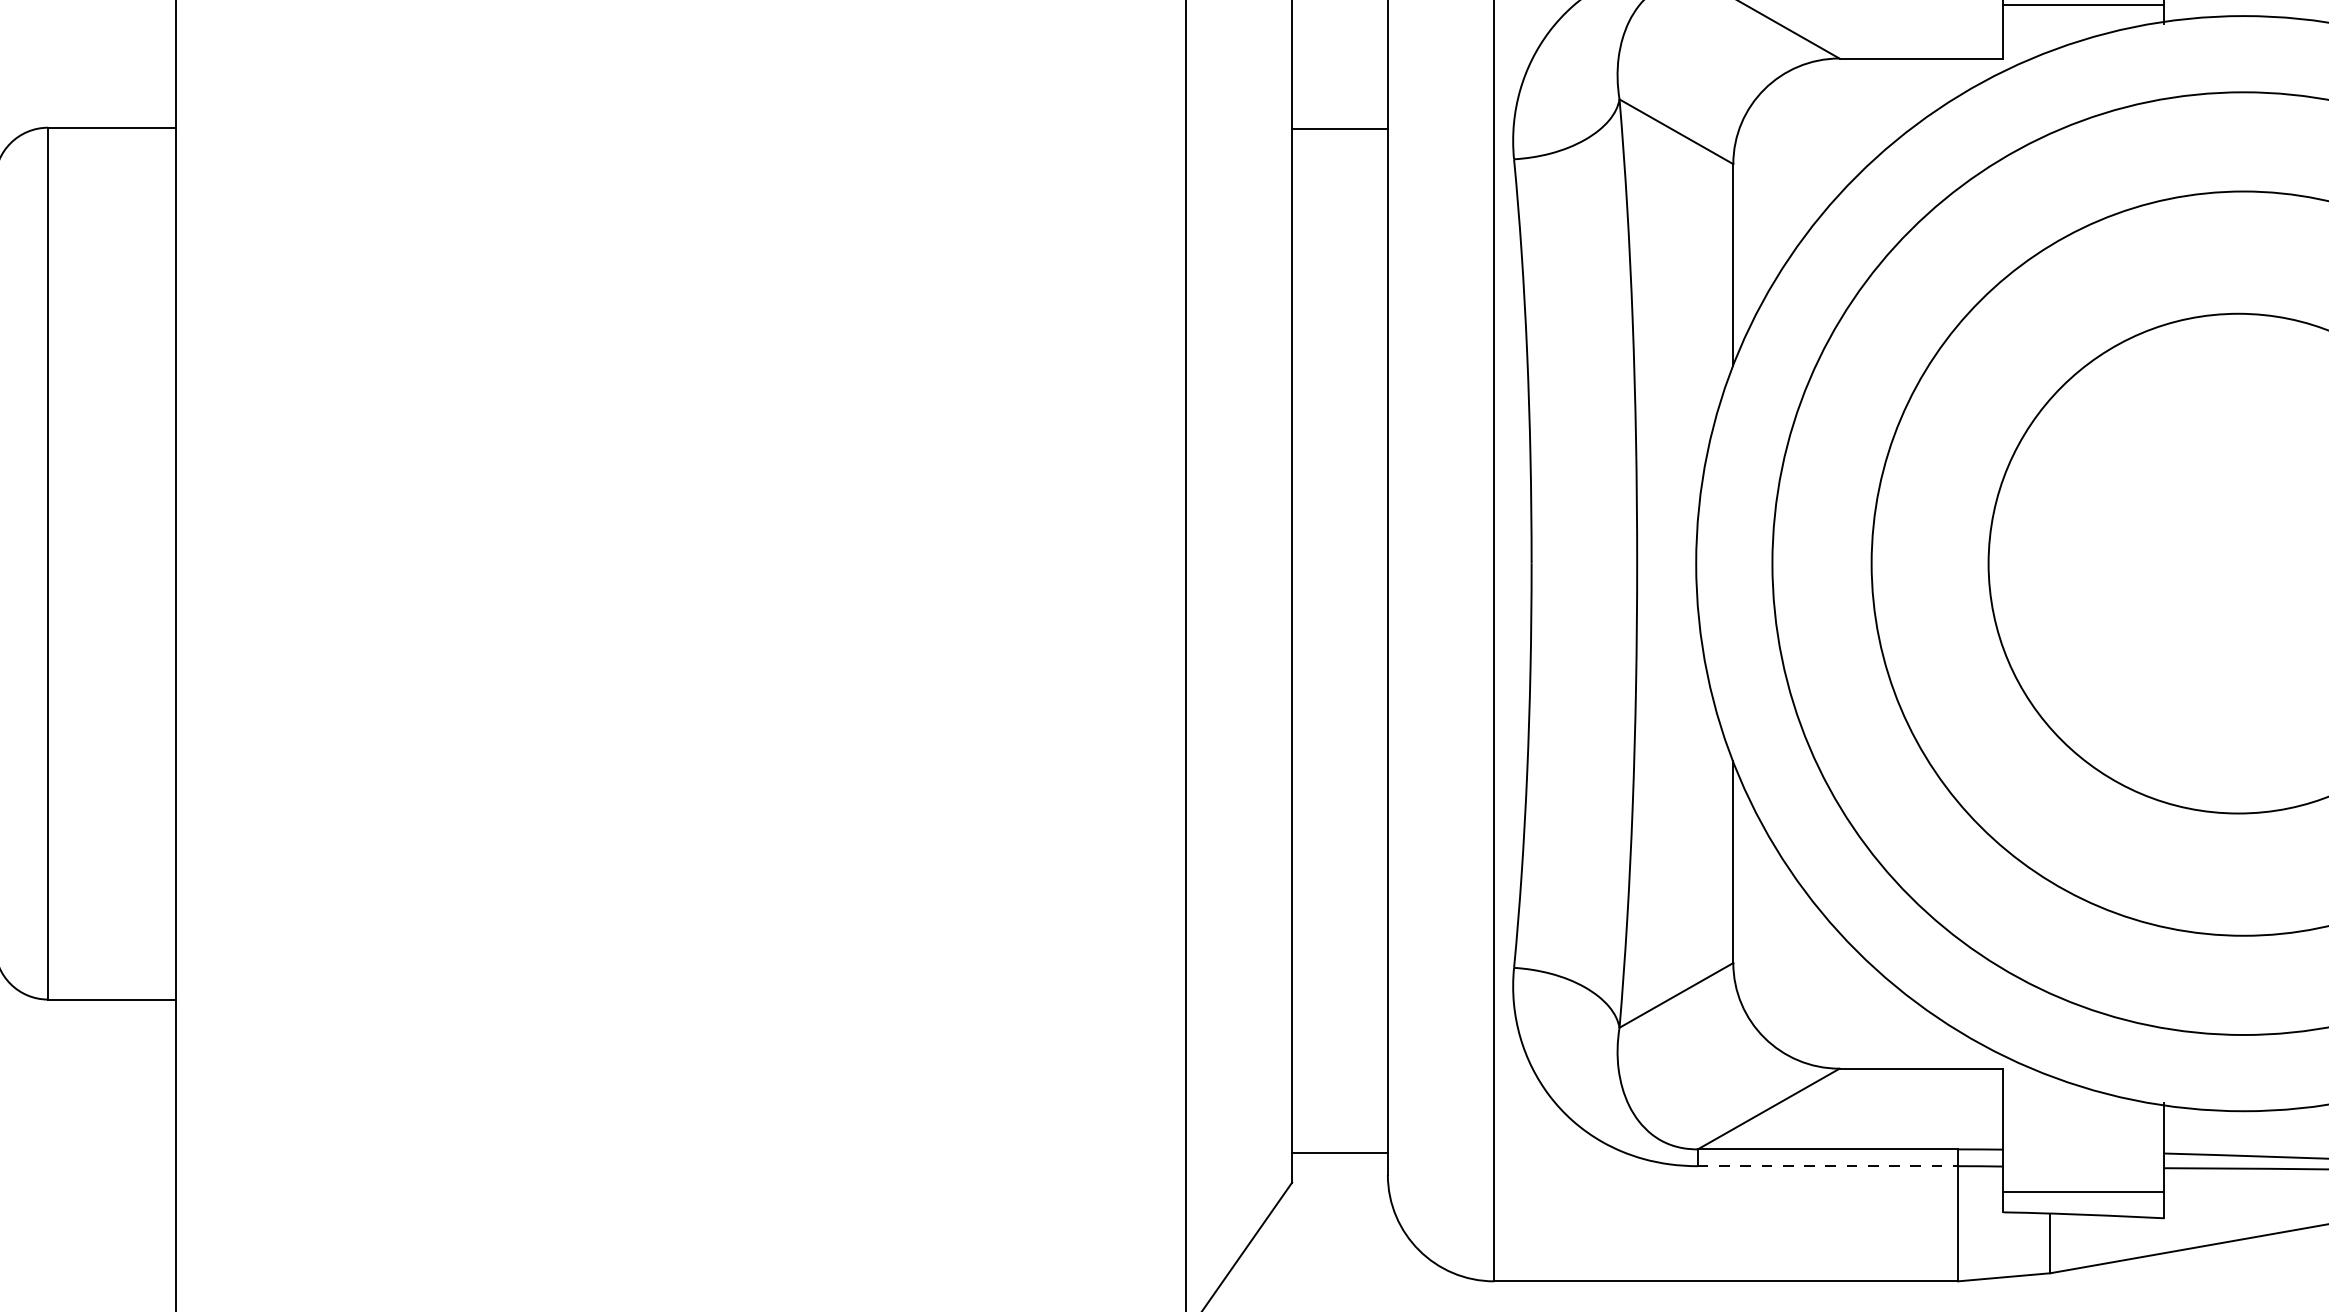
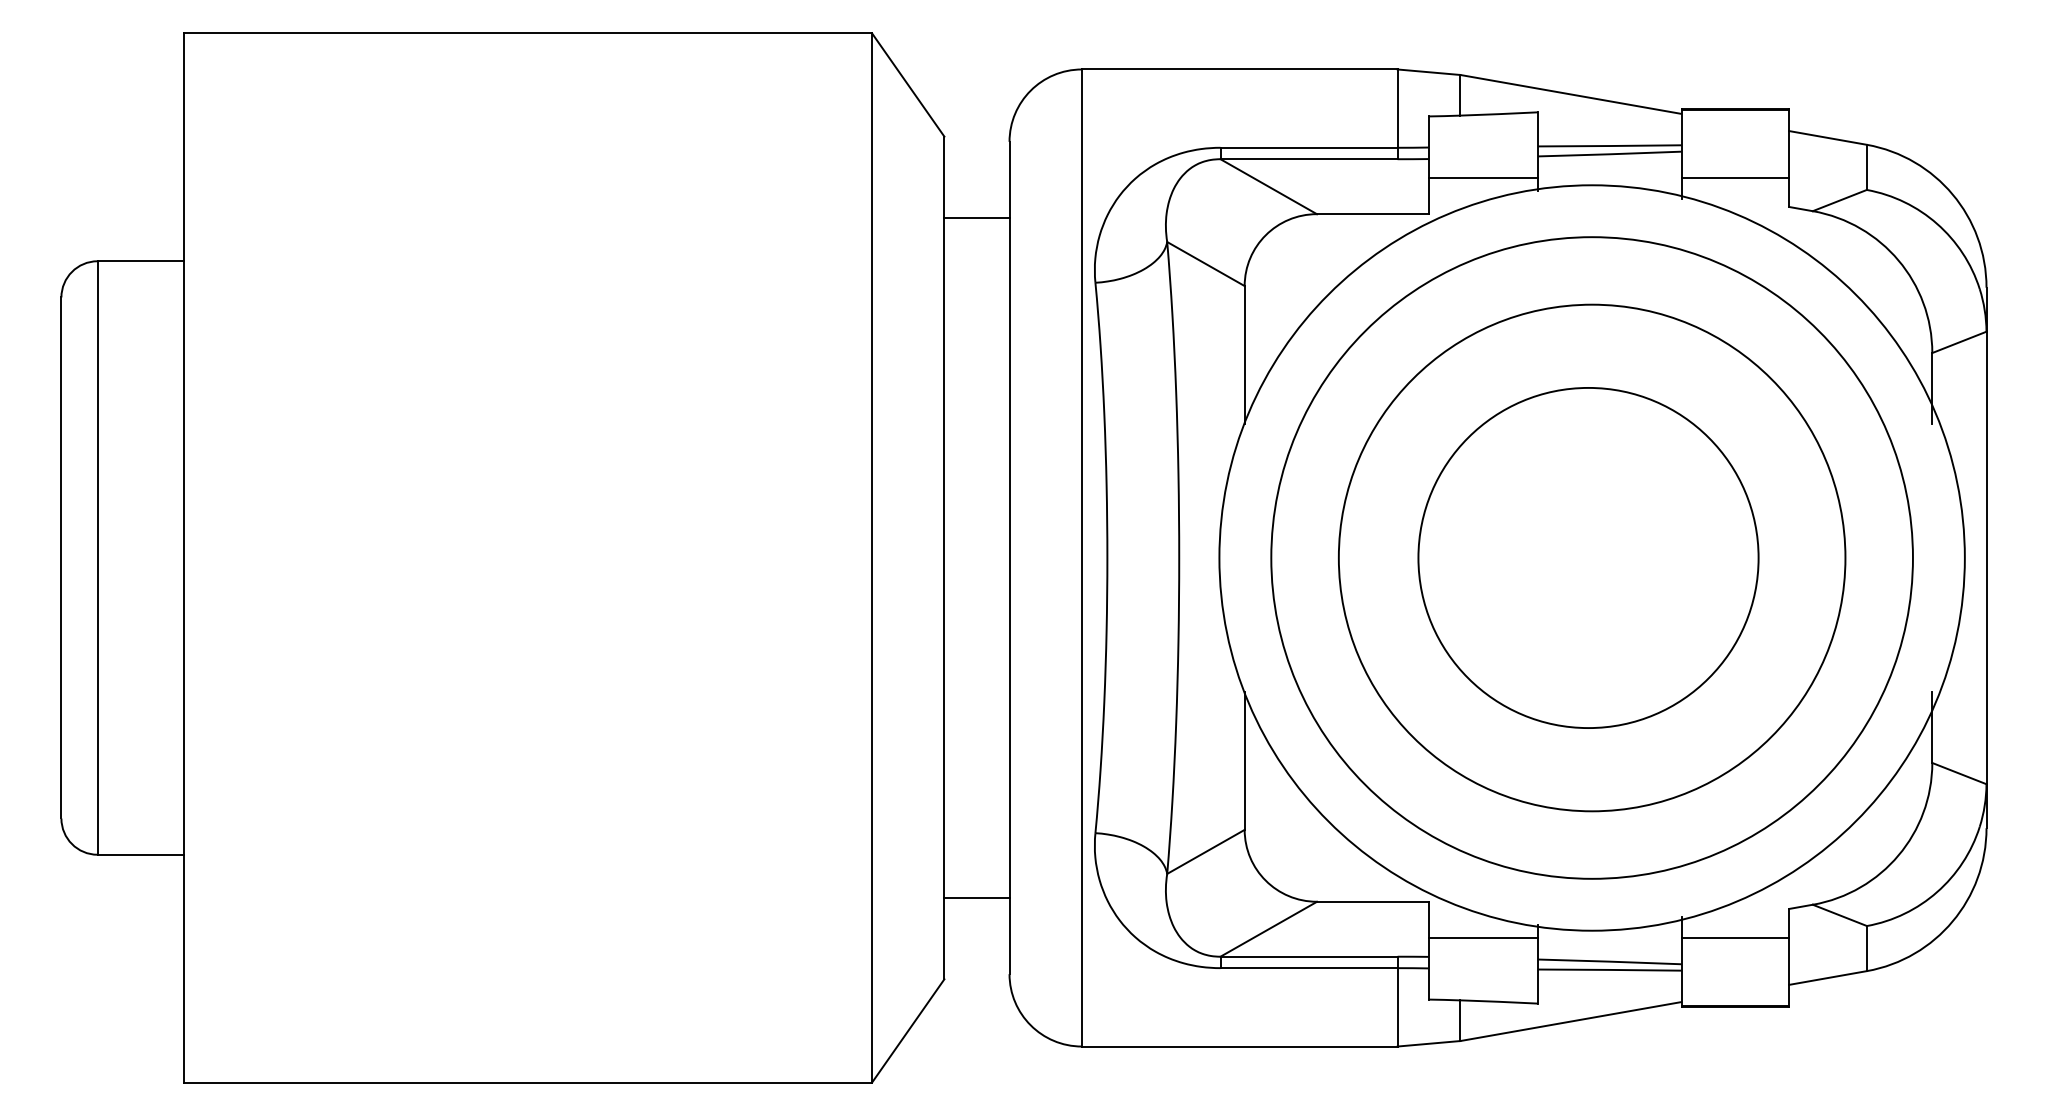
line: (1339, 128) -> (976, 217), moved
line: (1339, 1153) -> (976, 898), moved
line: (1828, 1166) -> (1309, 968), dashed -> solid
line: (2084, 1193) -> (1483, 938), moved

